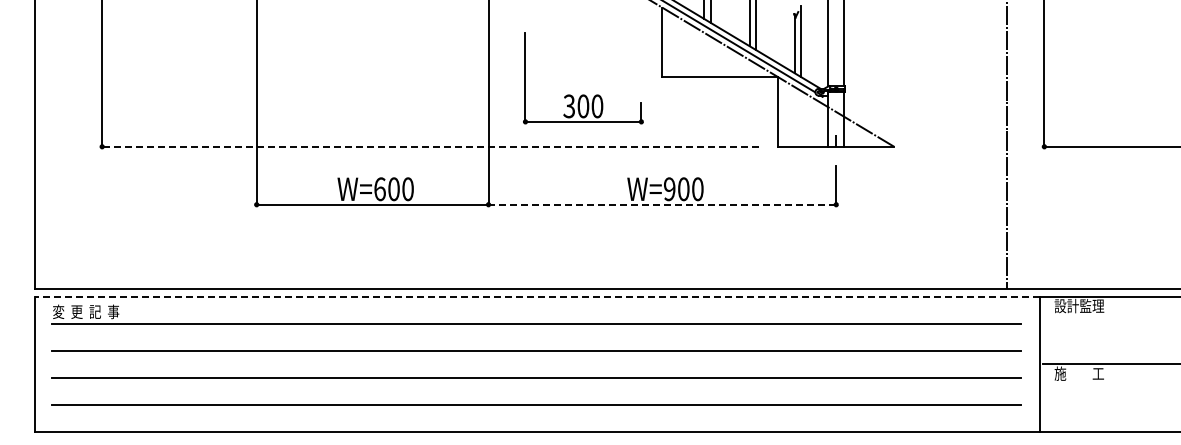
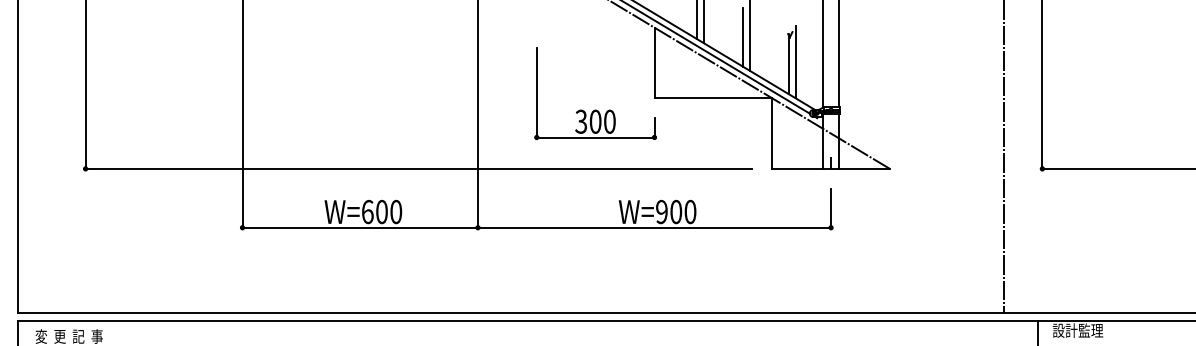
part: (583, 94) -> (595, 109), moved
line: (429, 146) -> (418, 168), dashed -> solid
line: (662, 204) -> (654, 227), dashed -> solid
line: (537, 296) -> (527, 320), dashed -> solid

